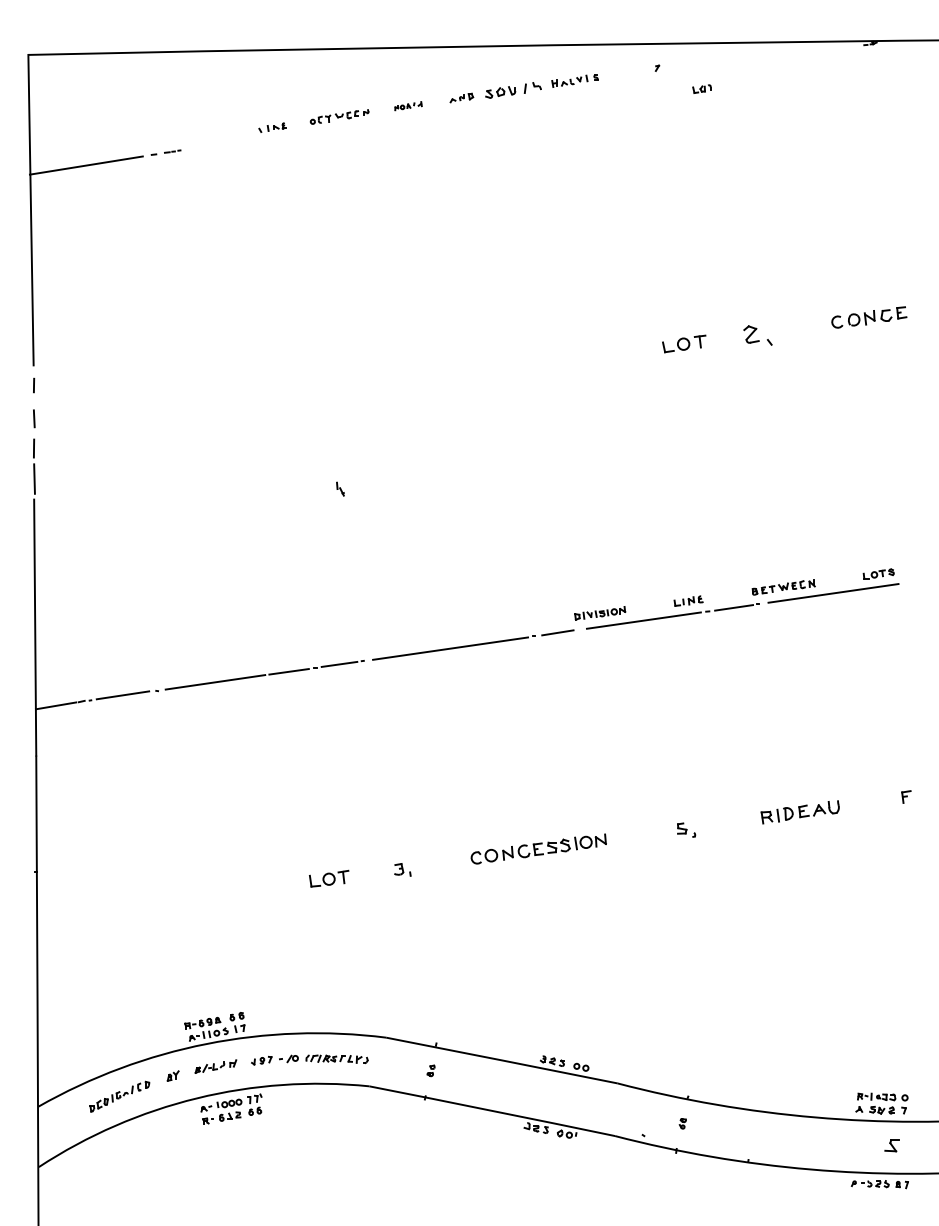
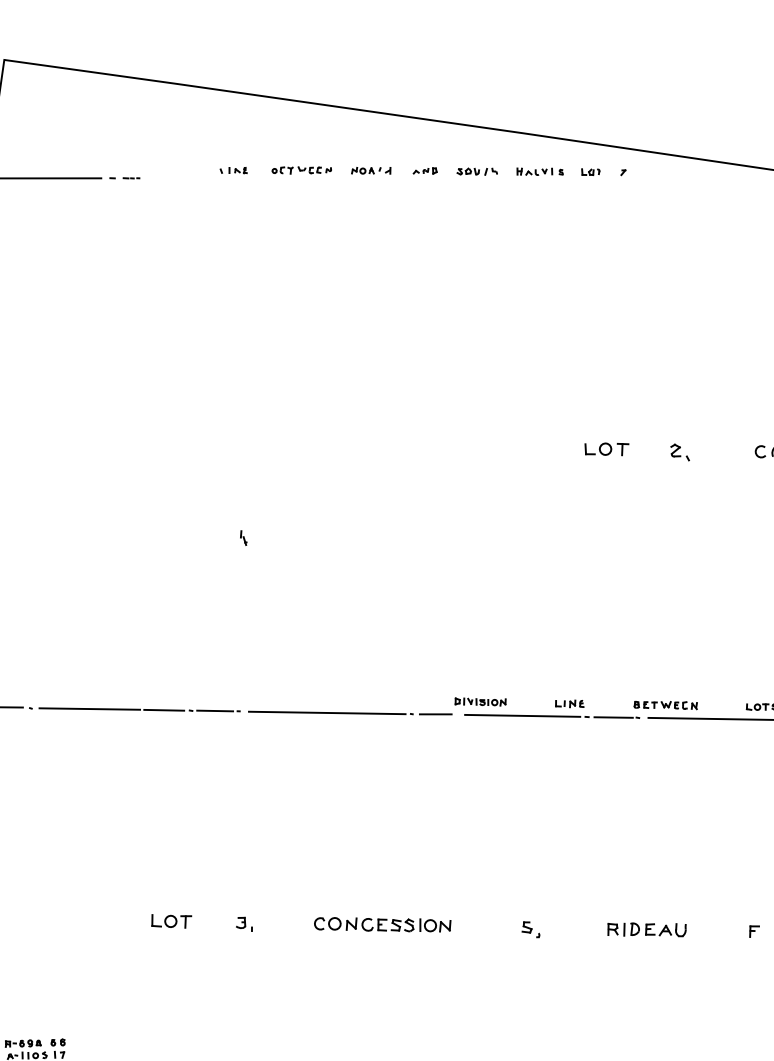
part: (701, 88) -> (590, 171), moved
part: (512, 90) -> (476, 171), size x0.71
part: (408, 105) -> (371, 170), size x1.43
part: (757, 334) -> (680, 451), size x0.71

